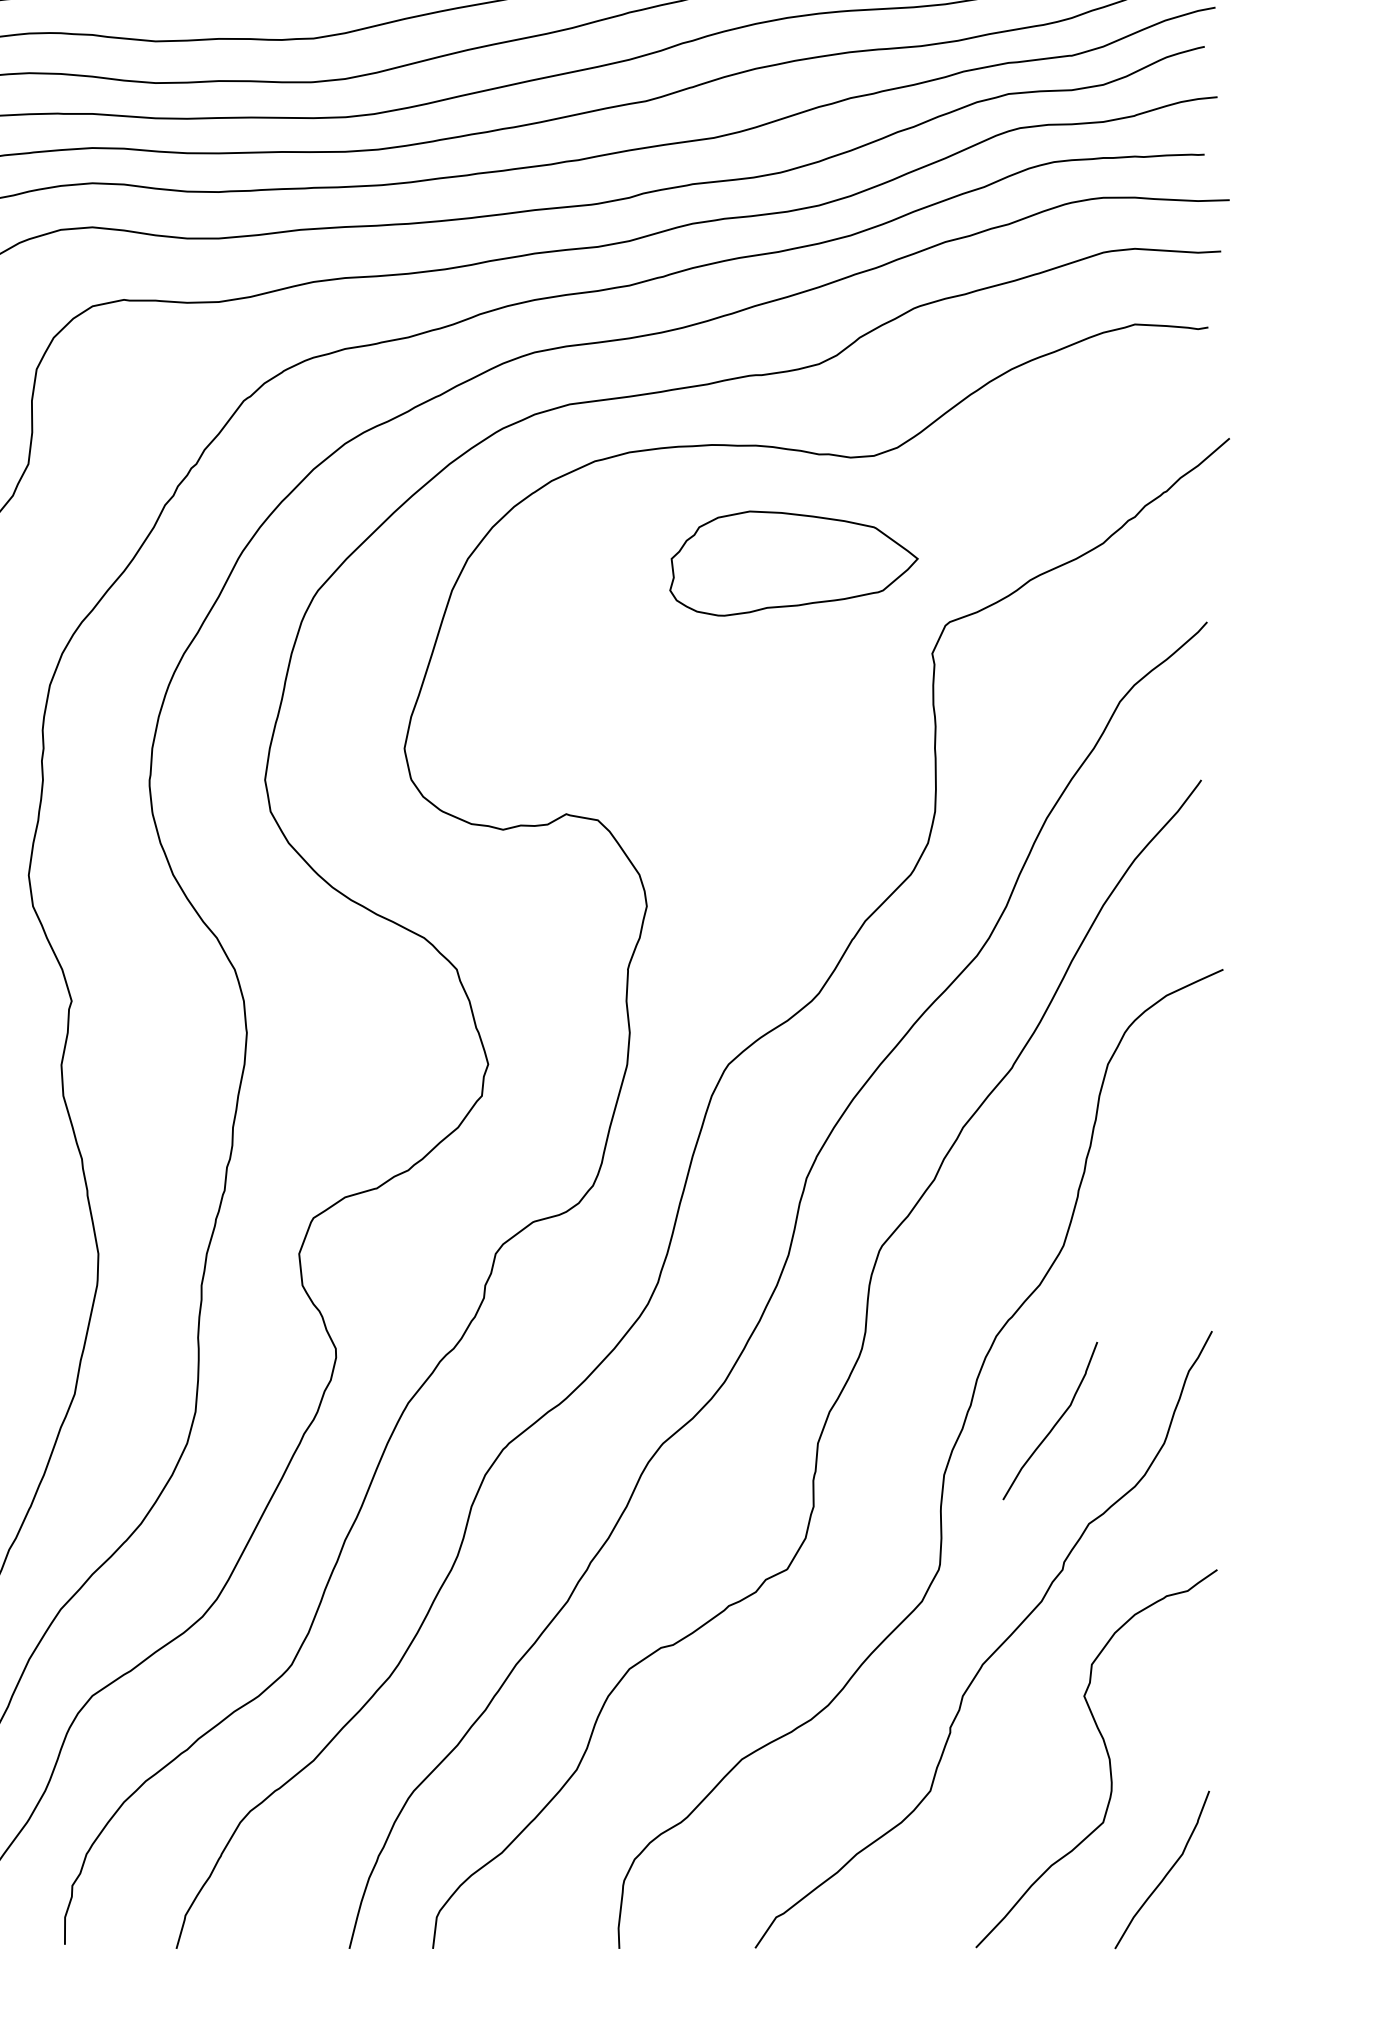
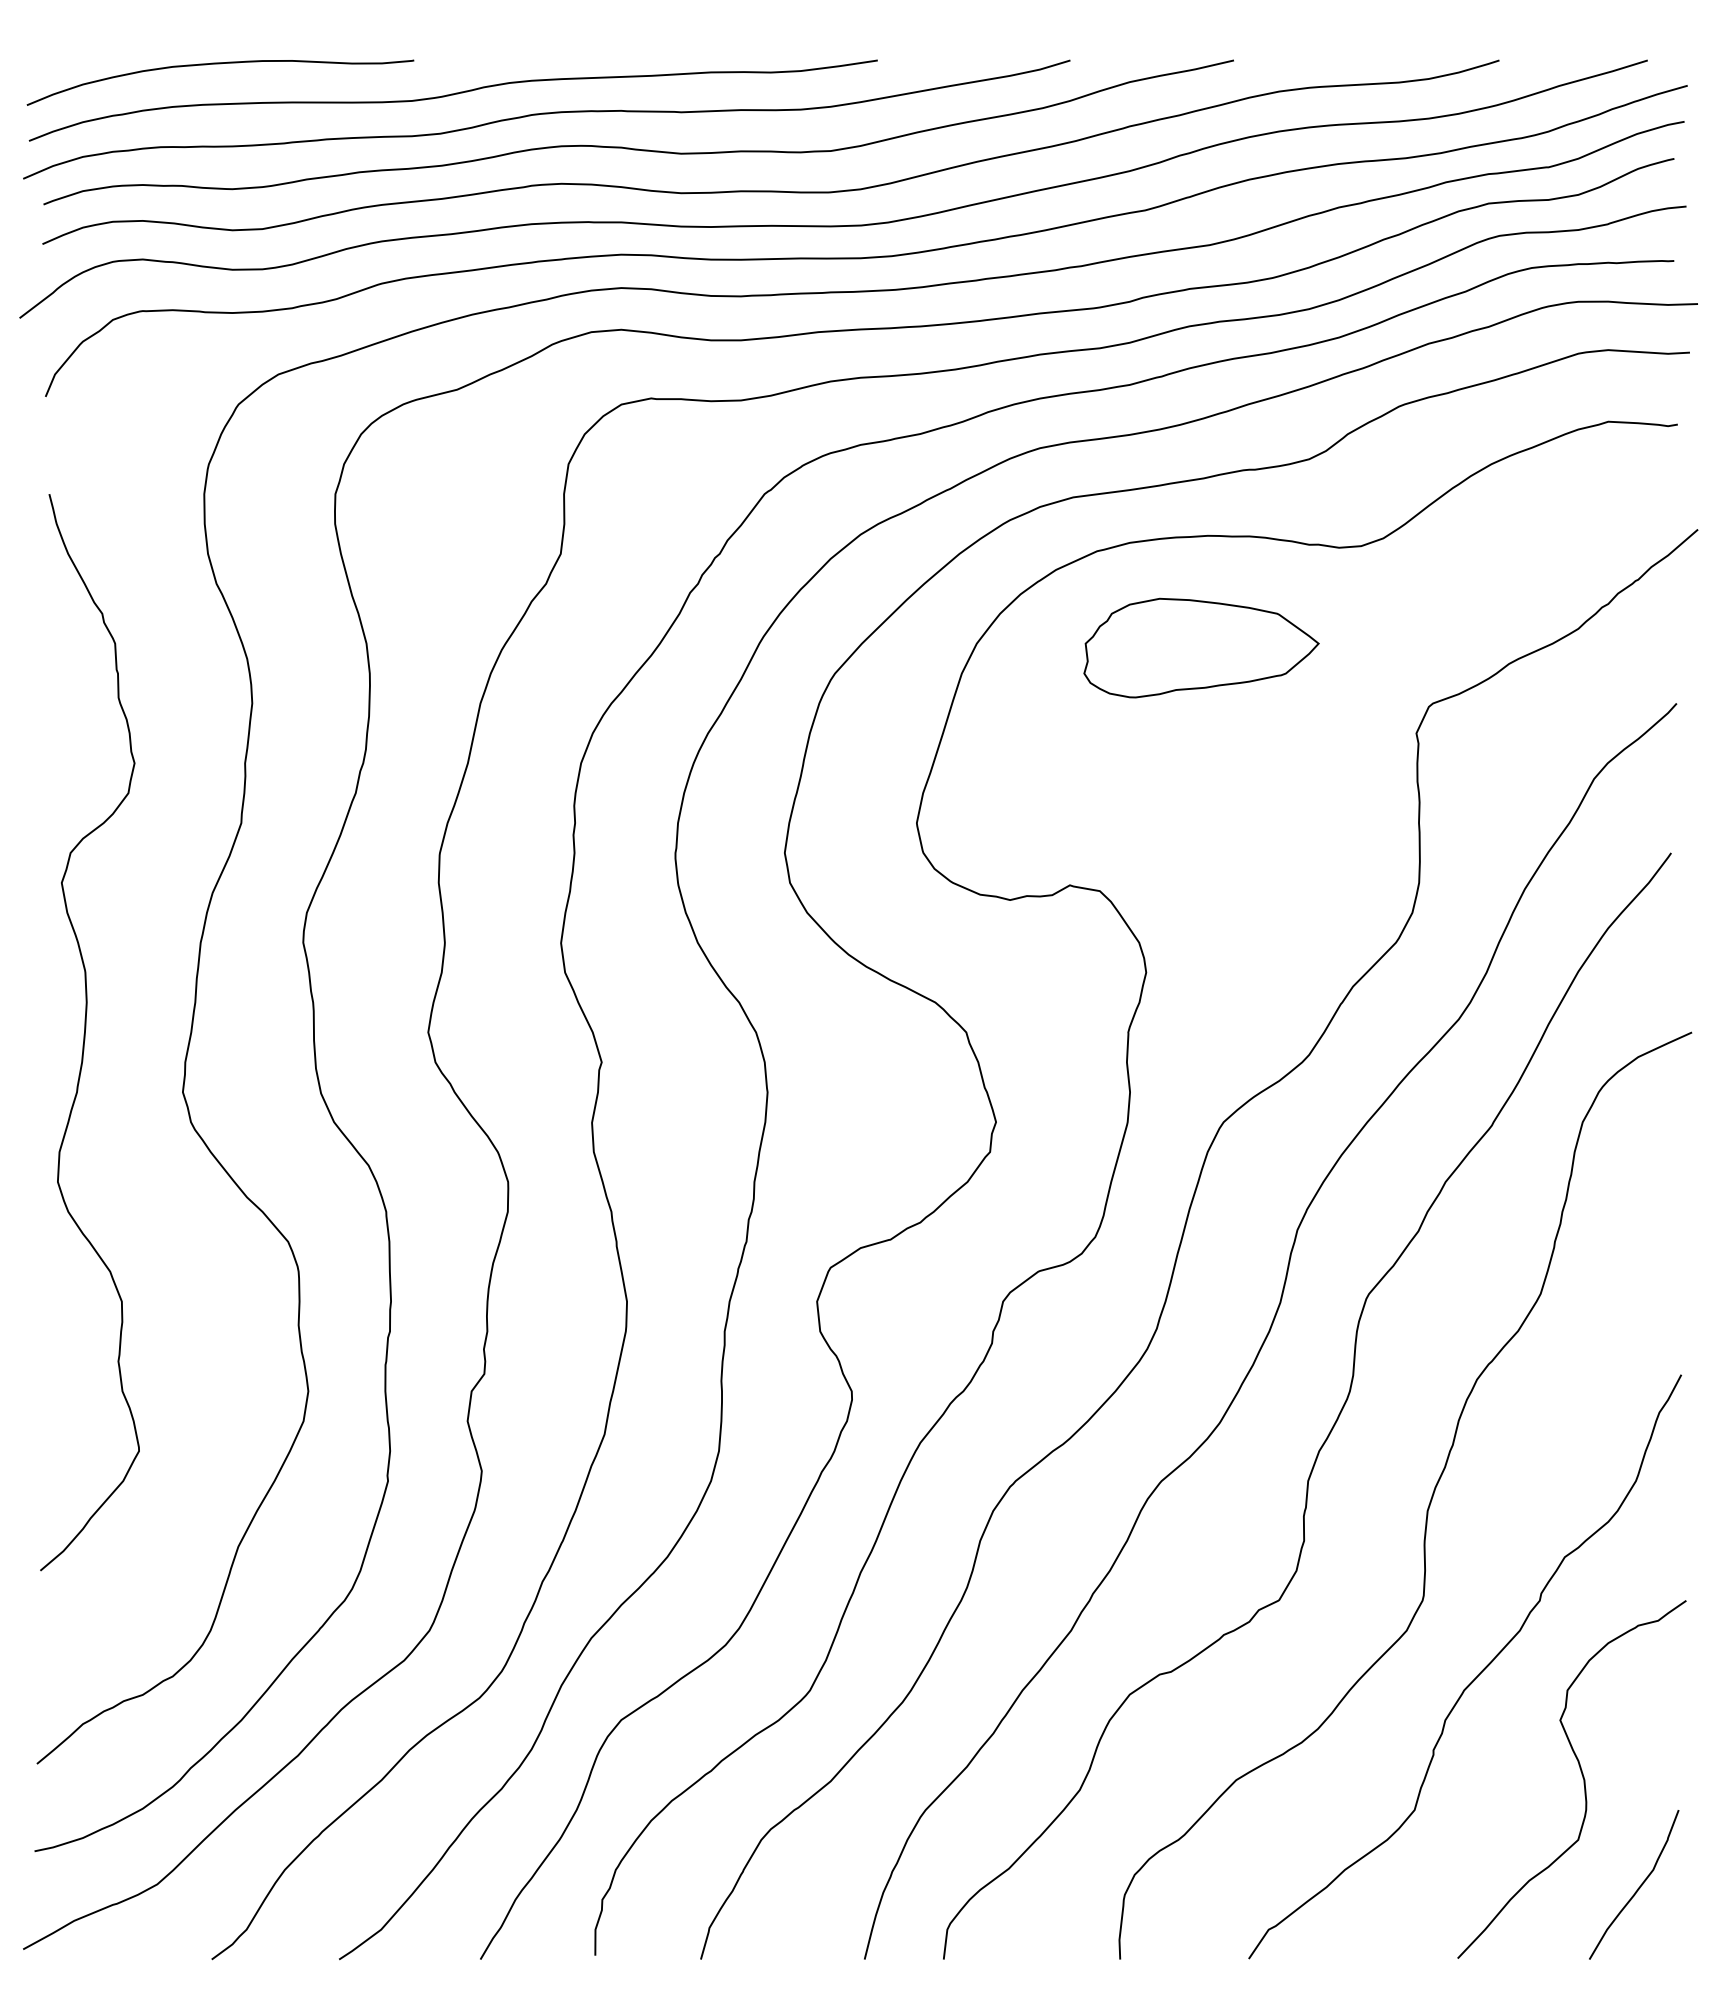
part: (793, 562) -> (1201, 647), moved
curve: (1054, 1423) -> (1532, 1462), removed

